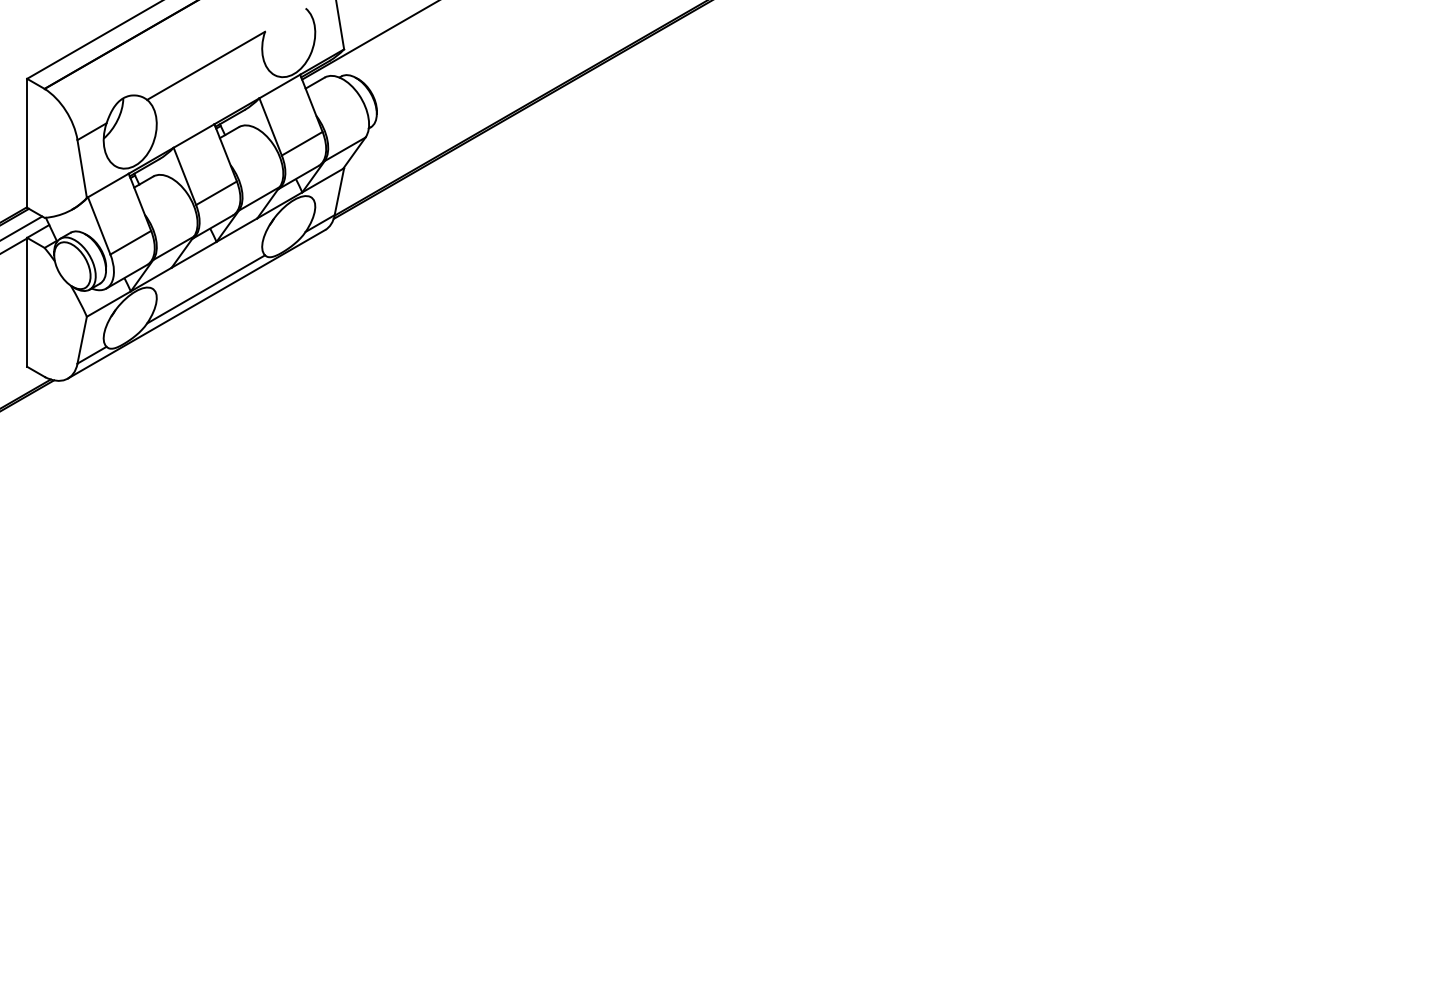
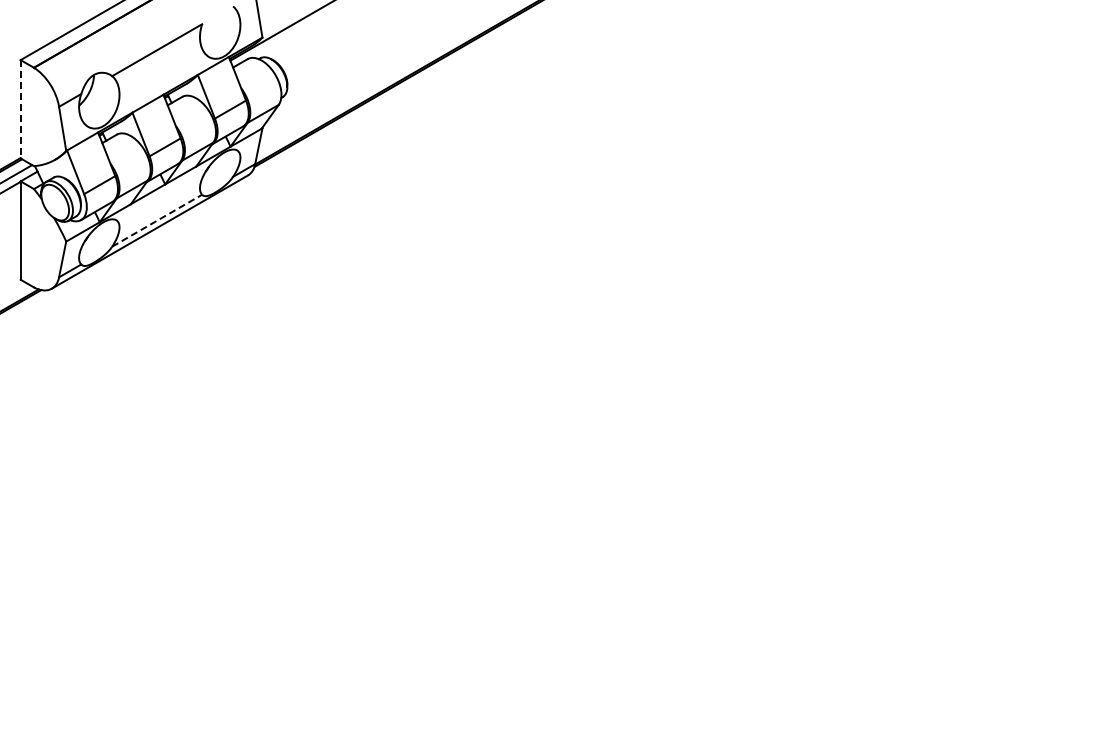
line: (26, 143) -> (20, 109), solid -> dashed
line: (206, 289) -> (157, 220), solid -> dashed

